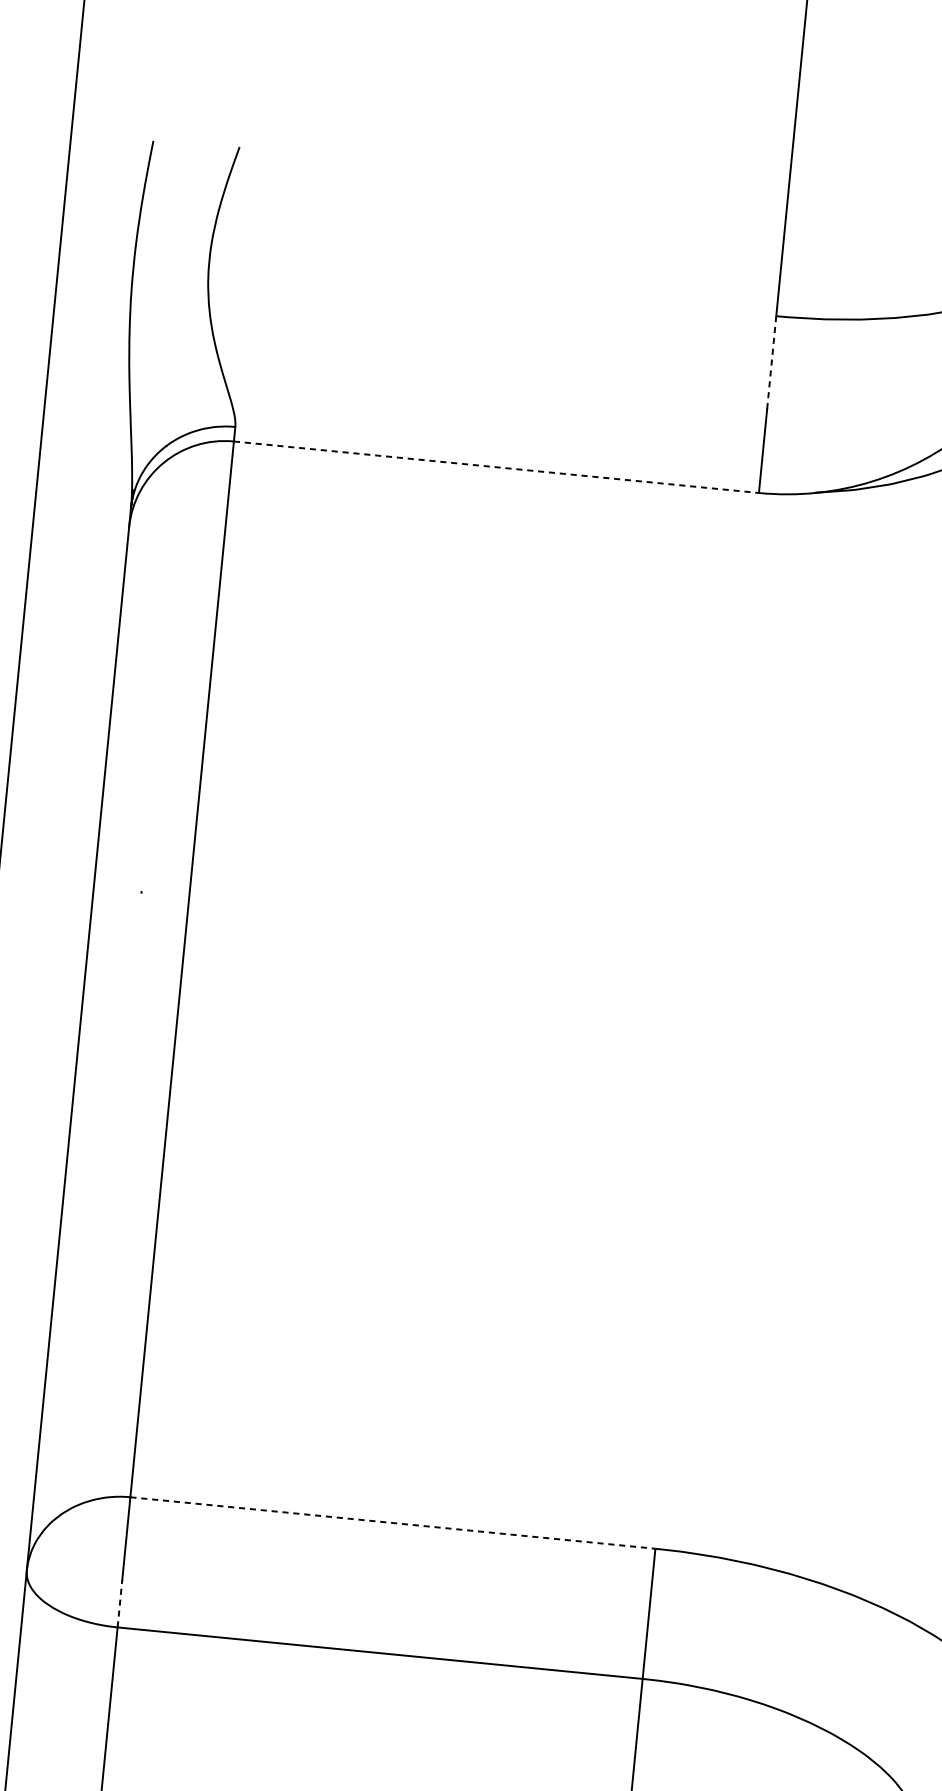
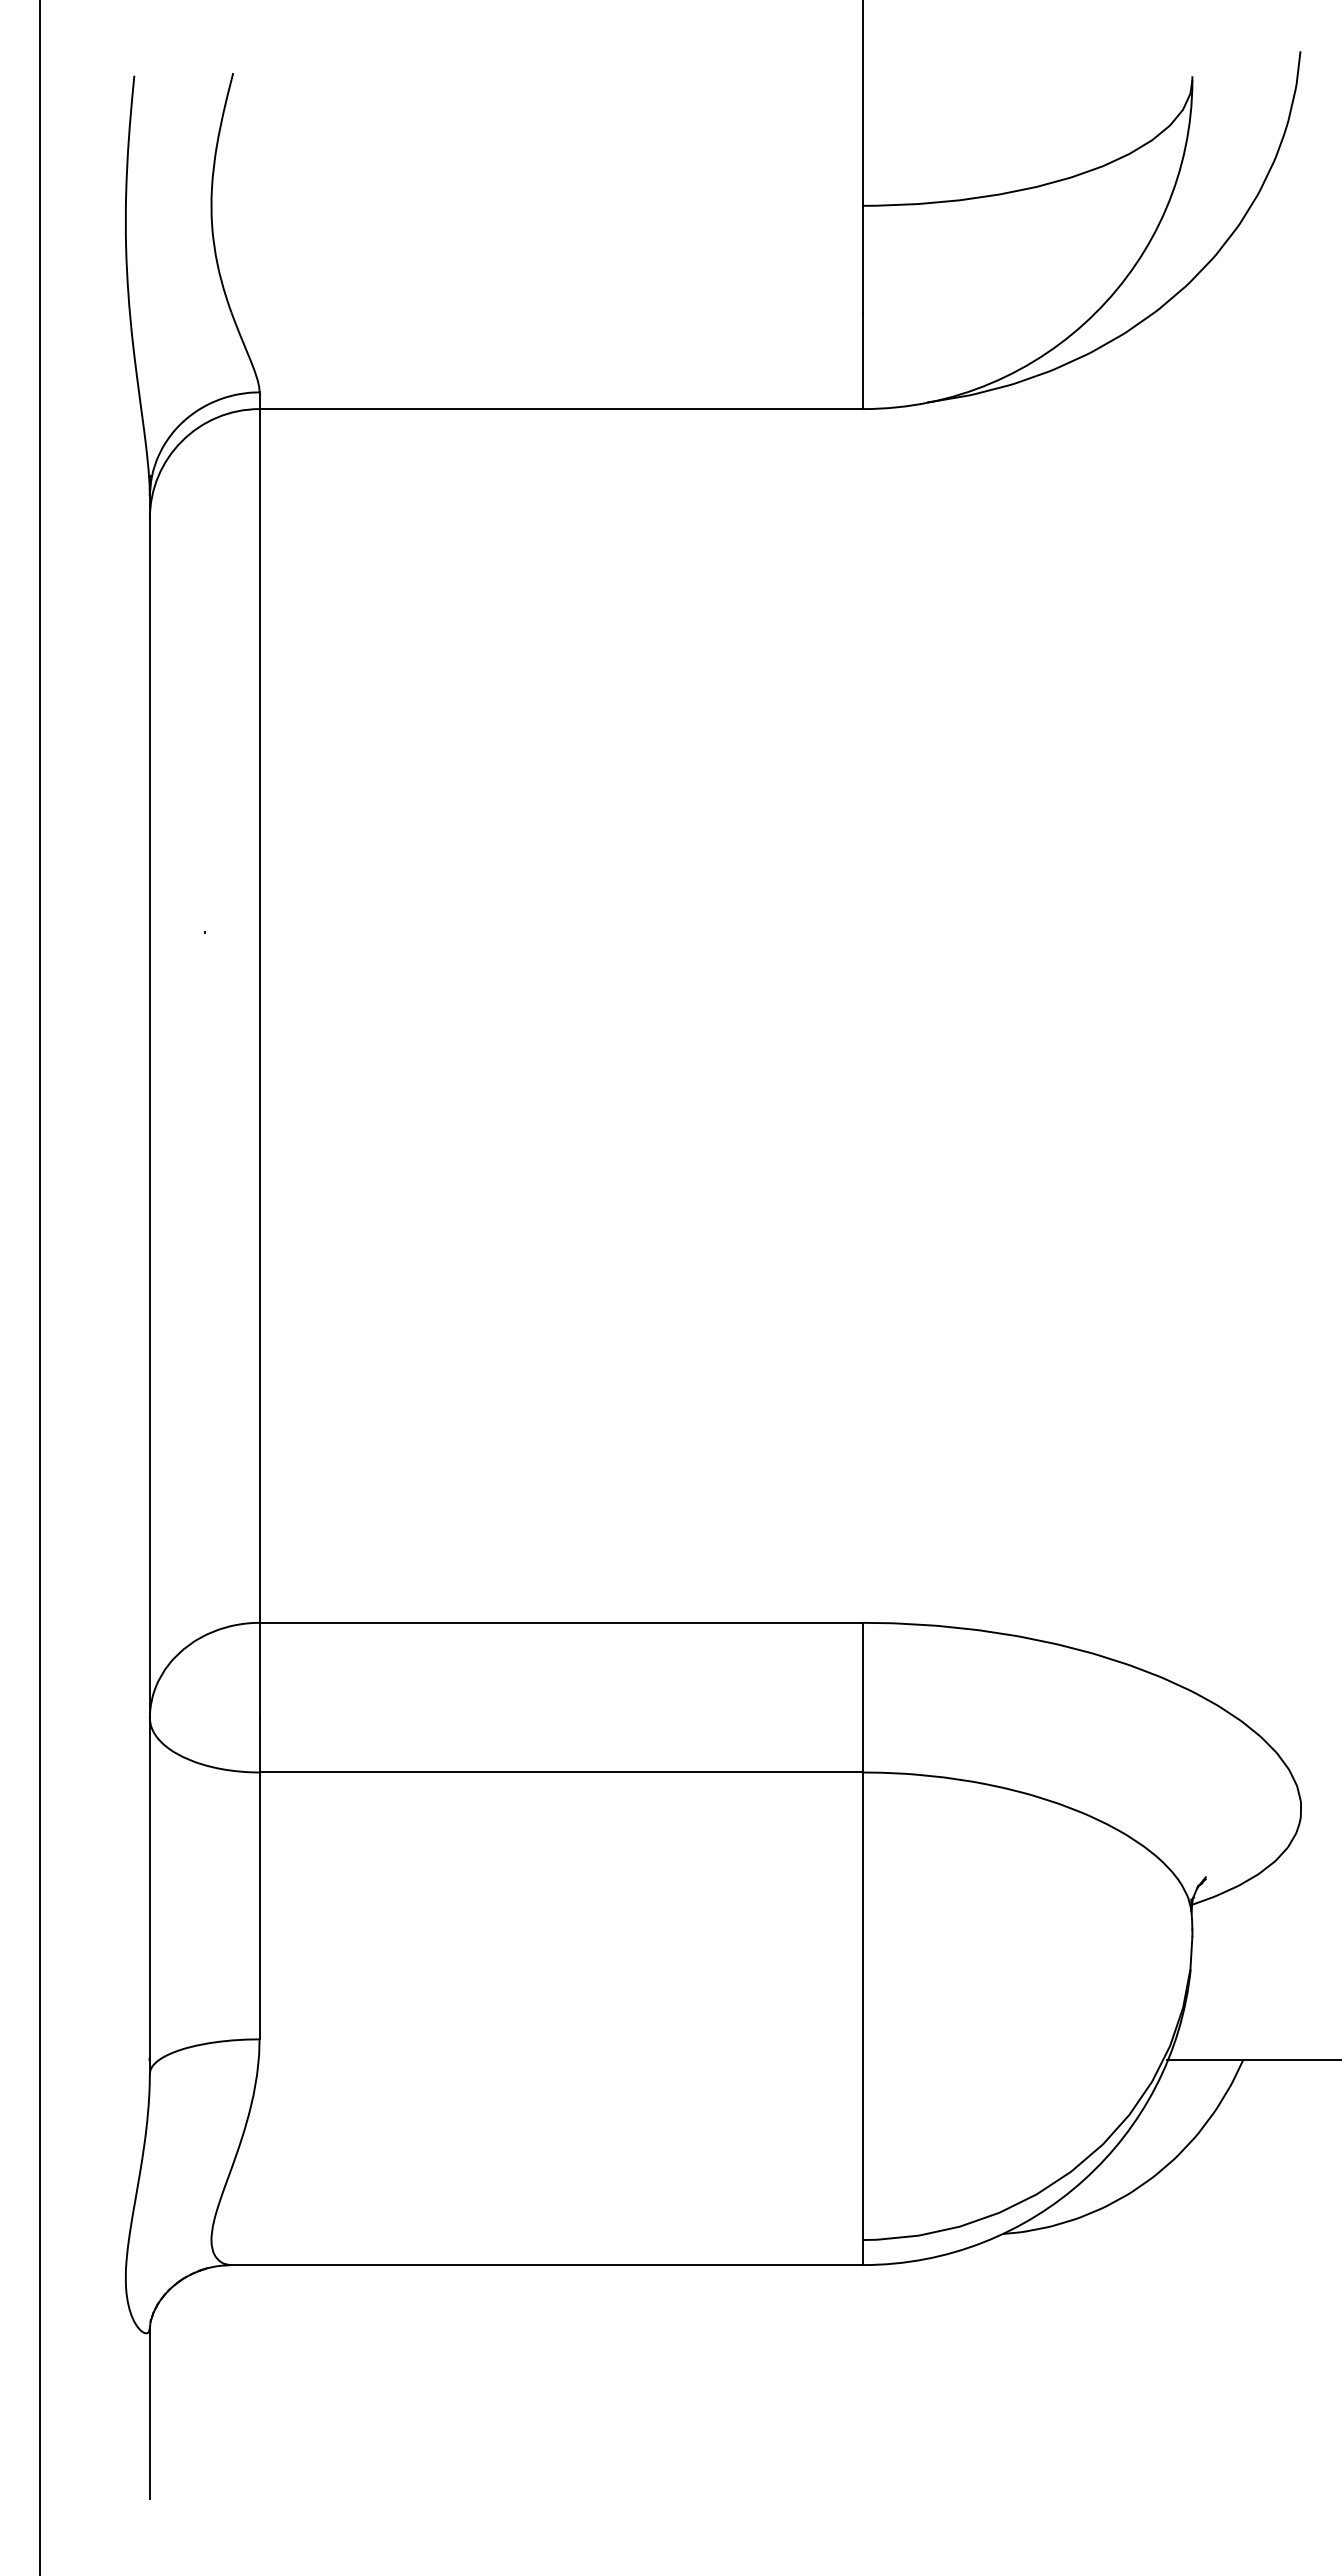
line: (772, 362) -> (863, 258), dashed -> solid
line: (496, 467) -> (561, 409), dashed -> solid
line: (393, 1522) -> (561, 1622), dashed -> solid
line: (119, 1603) -> (259, 1744), dashed -> solid

